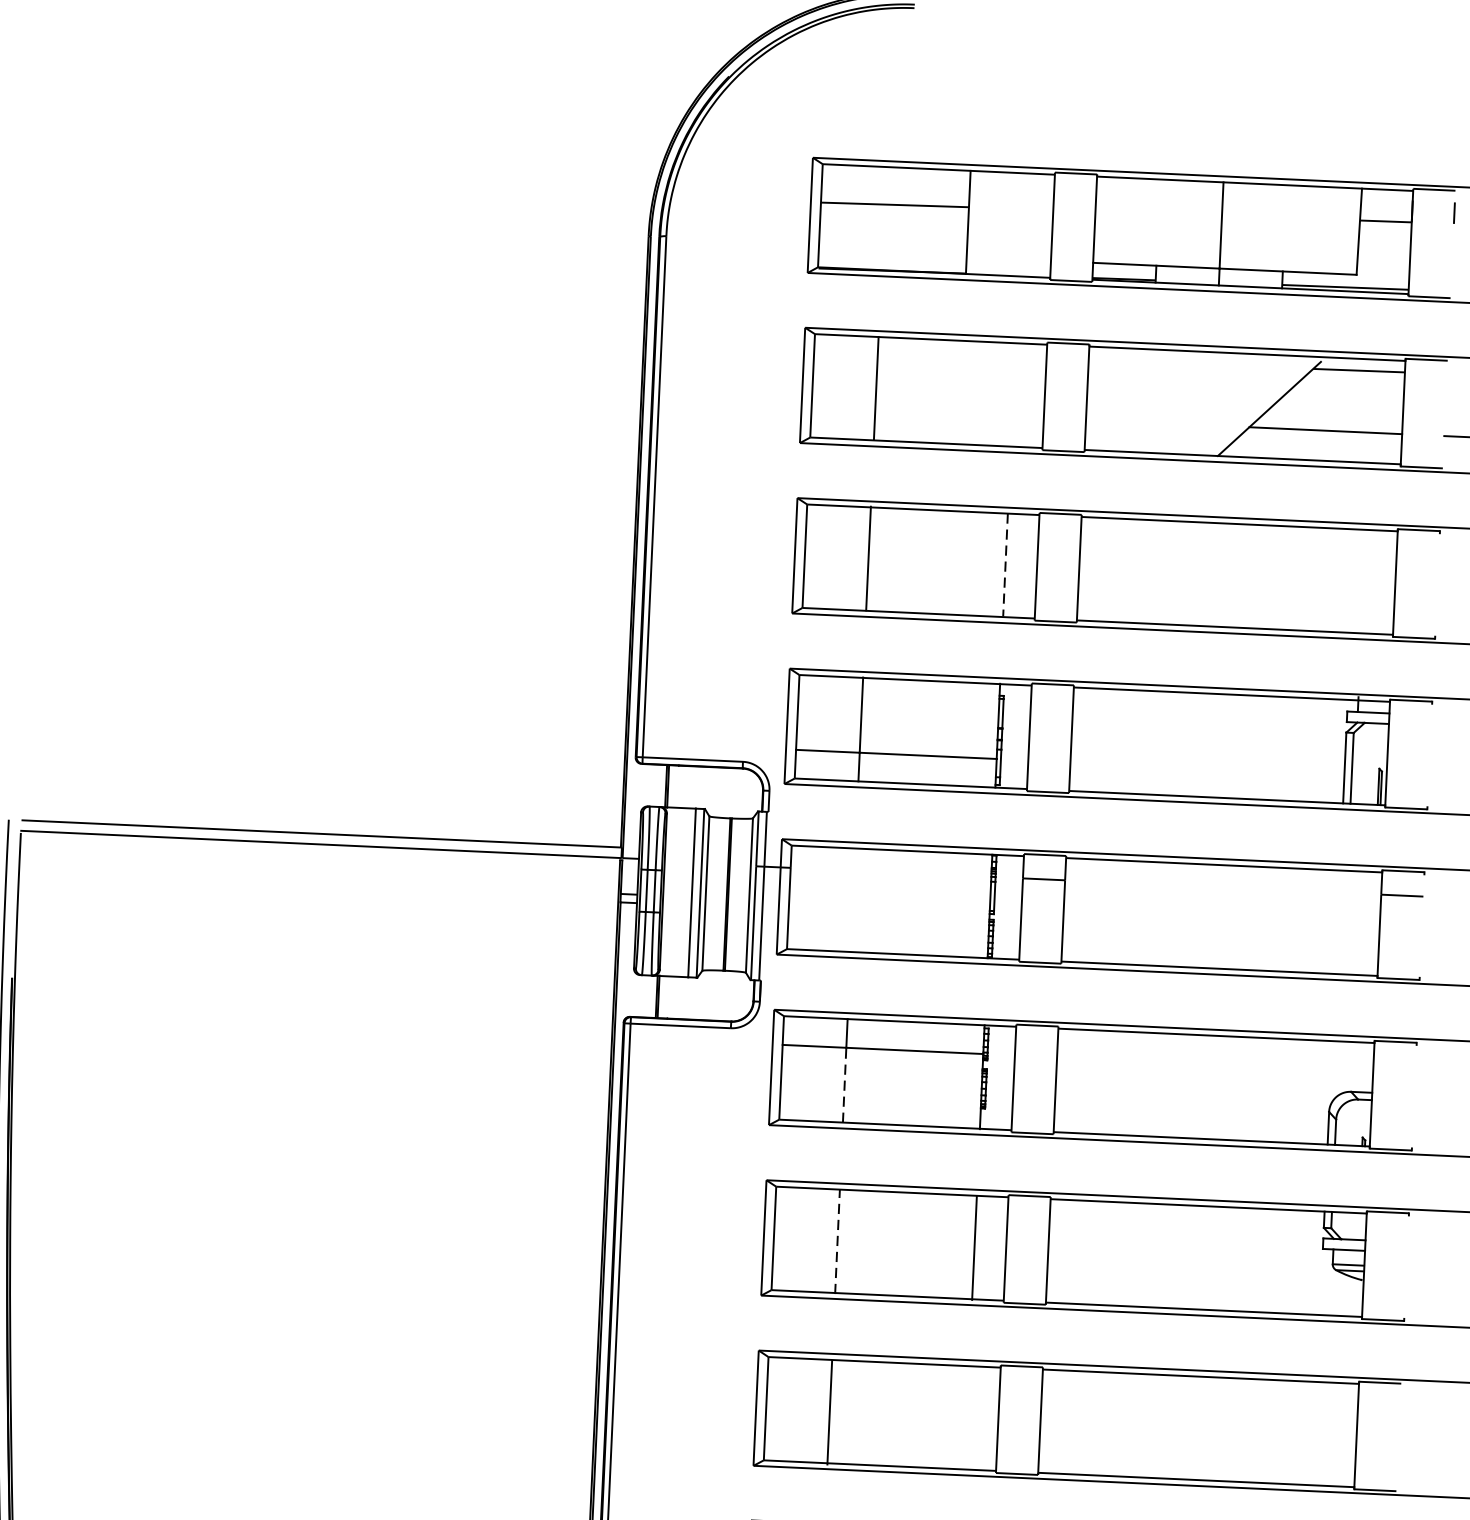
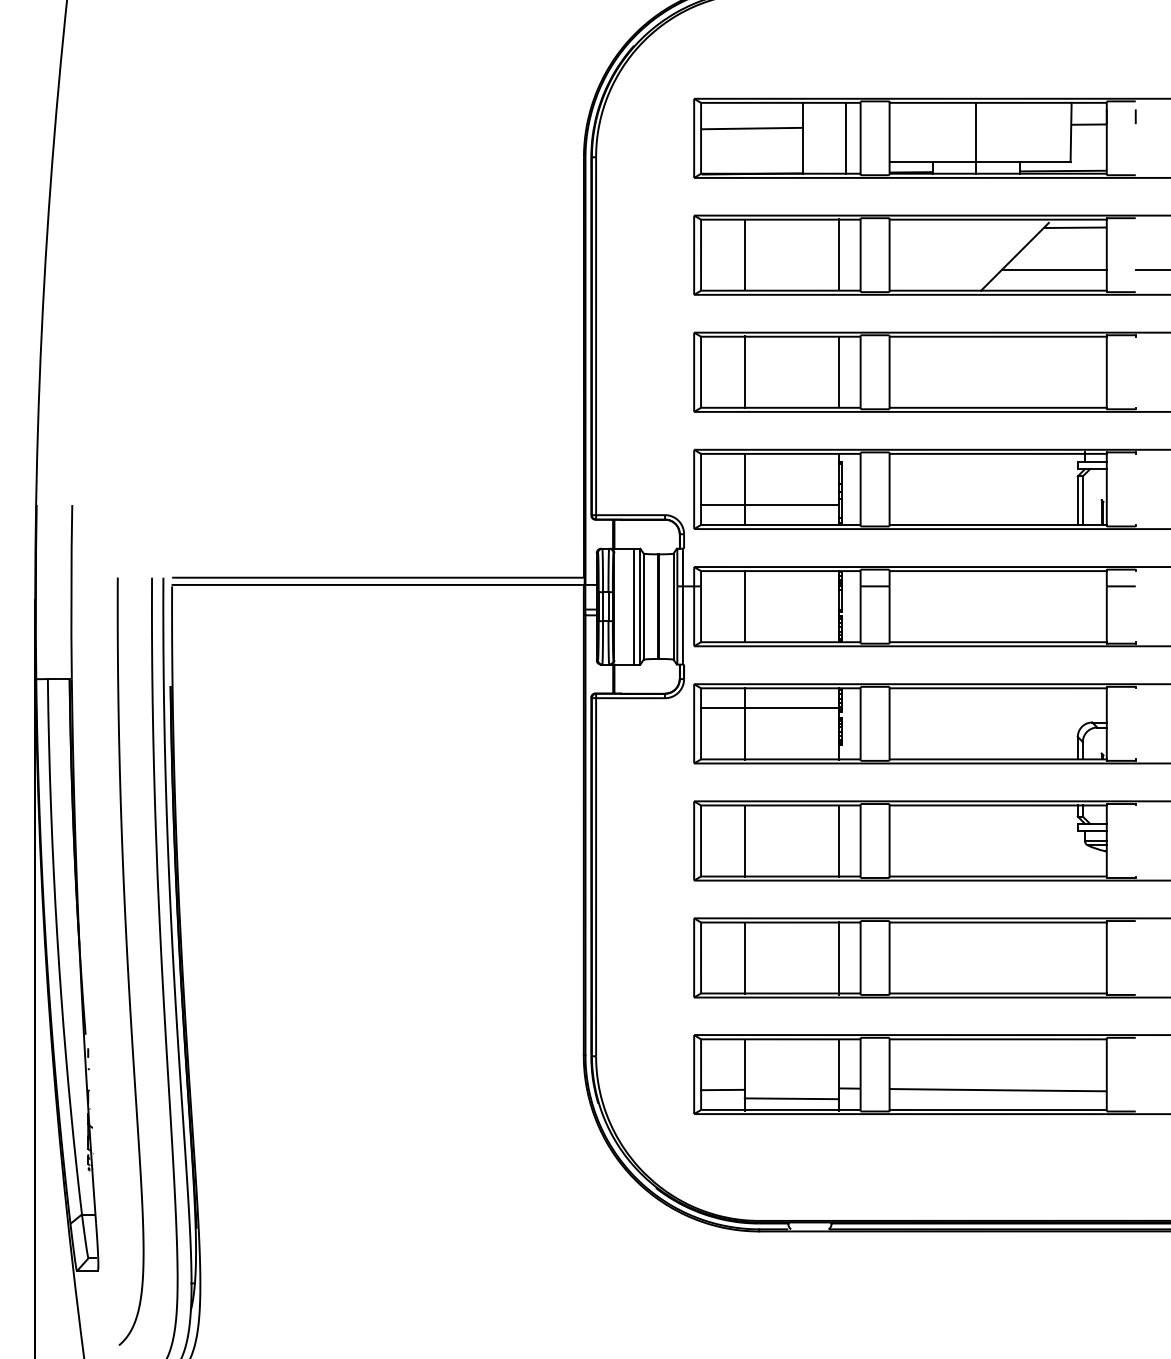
line: (1032, 224) -> (846, 137), added
line: (1012, 393) -> (838, 254), added
line: (1004, 565) -> (838, 372), dashed -> solid
line: (852, 900) -> (744, 606), added
line: (844, 1084) -> (744, 733), dashed -> solid
line: (837, 1242) -> (744, 841), dashed -> solid
line: (966, 1418) -> (838, 958), added

